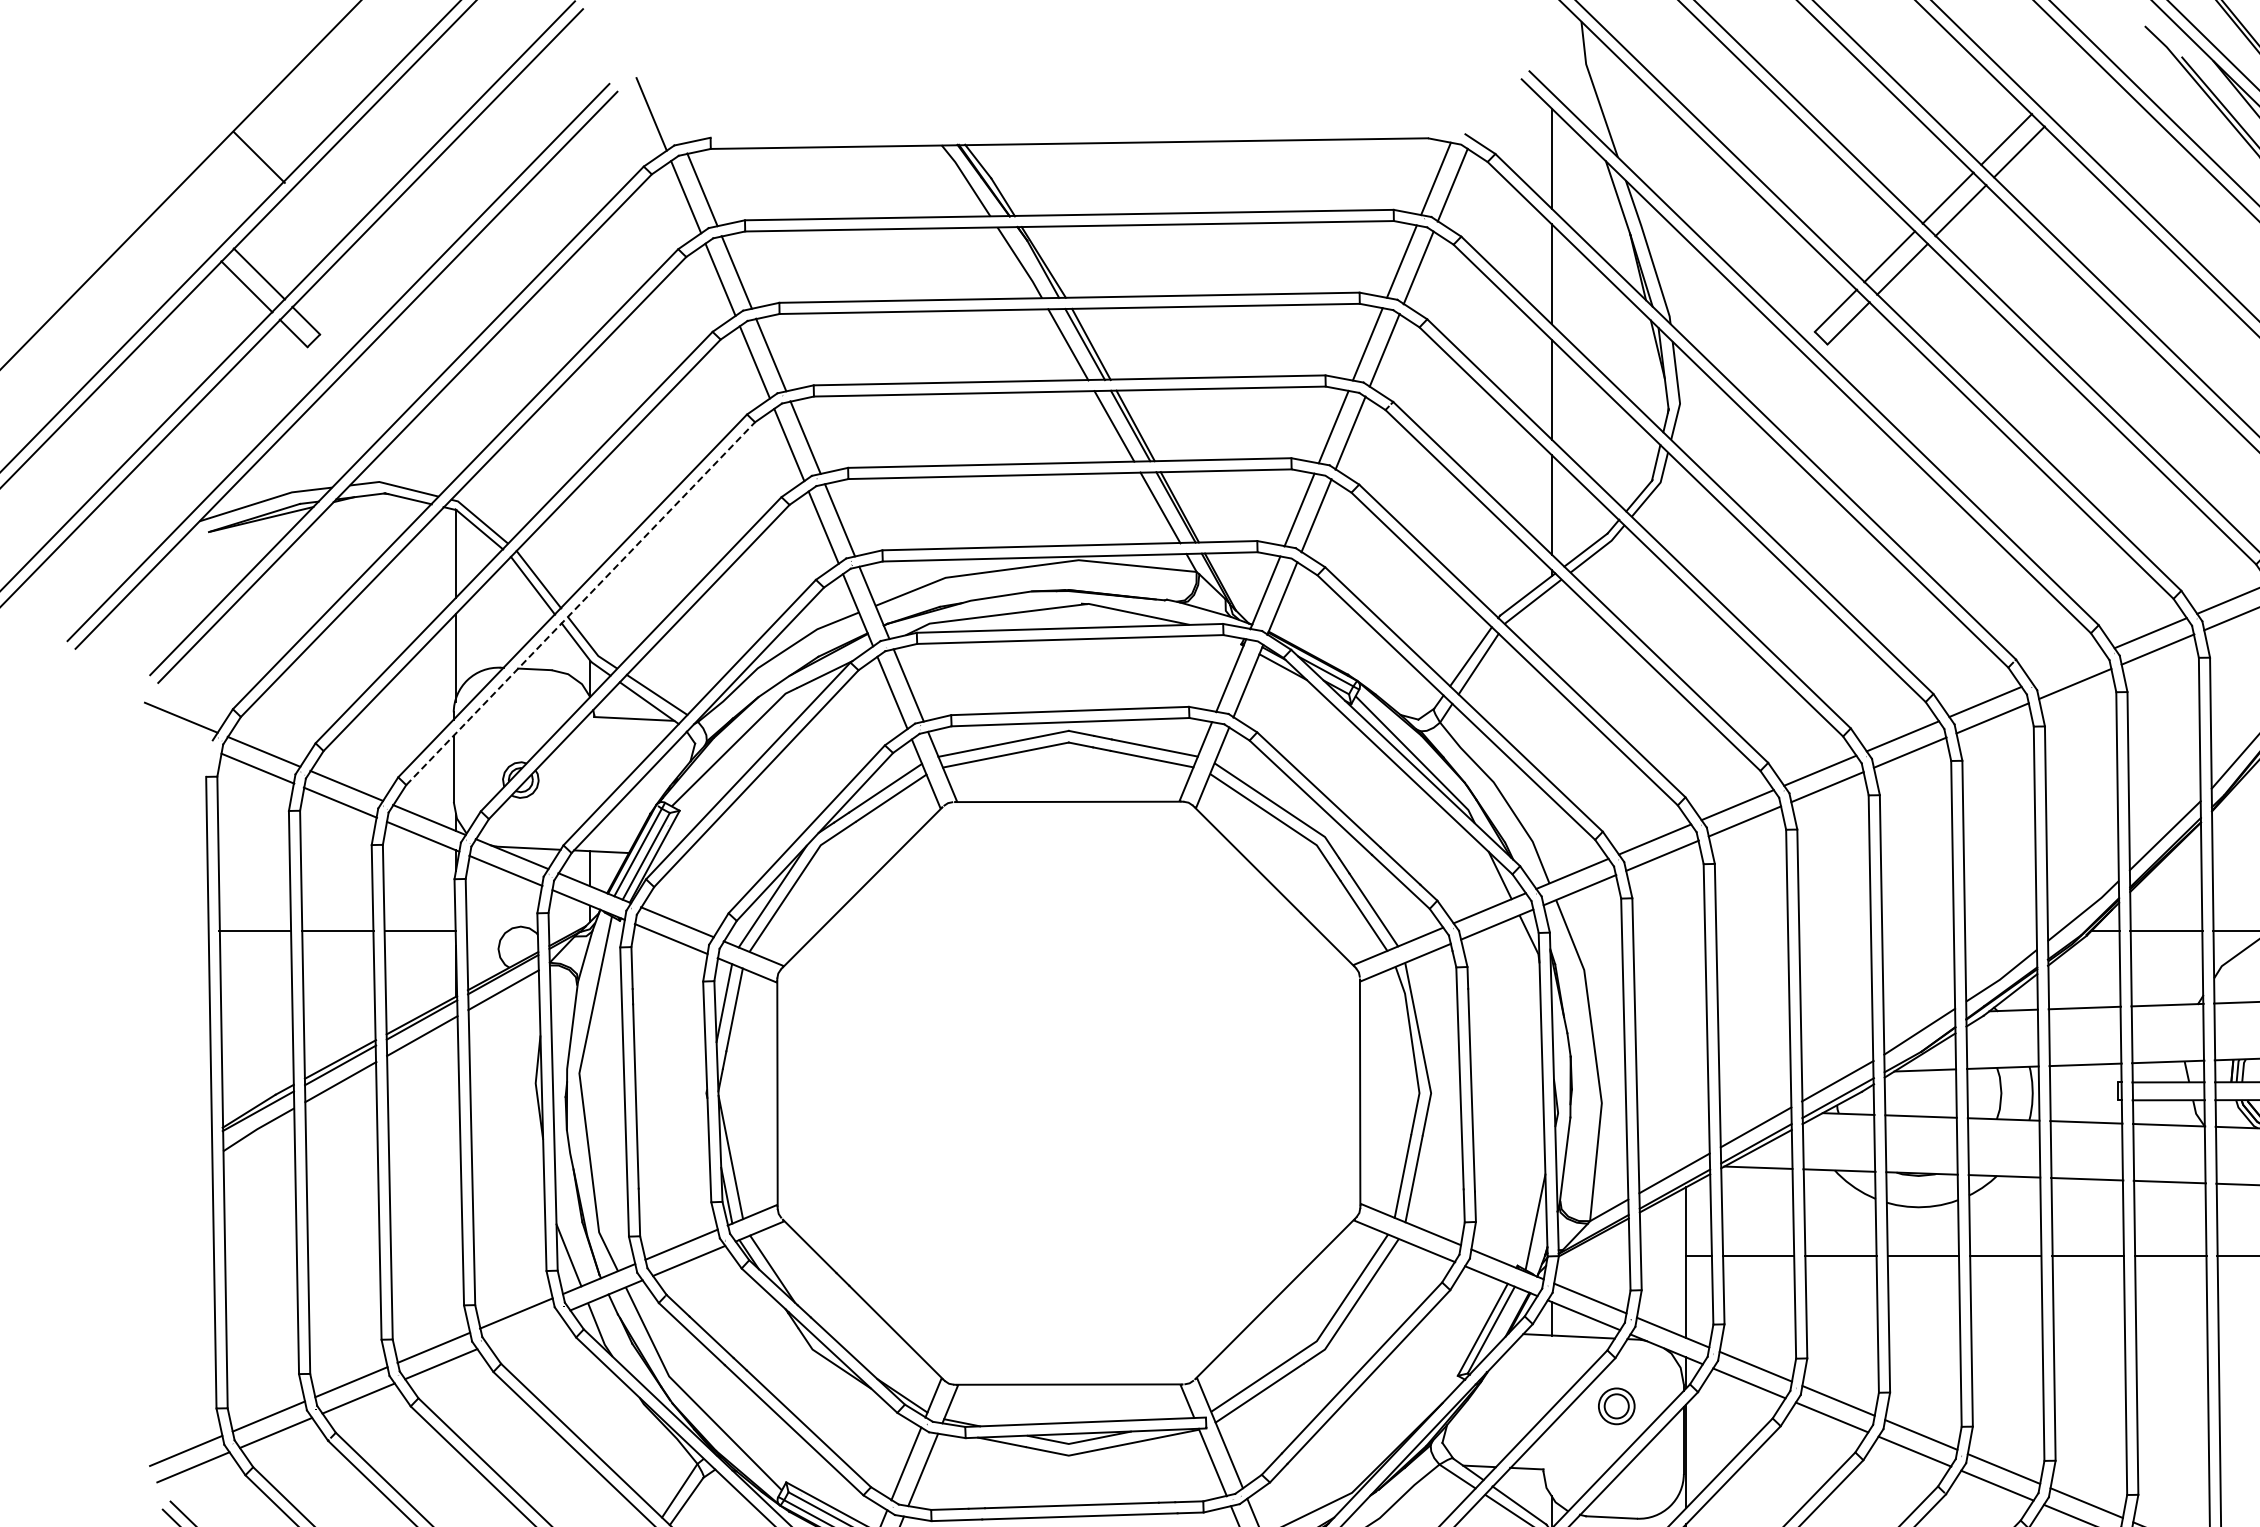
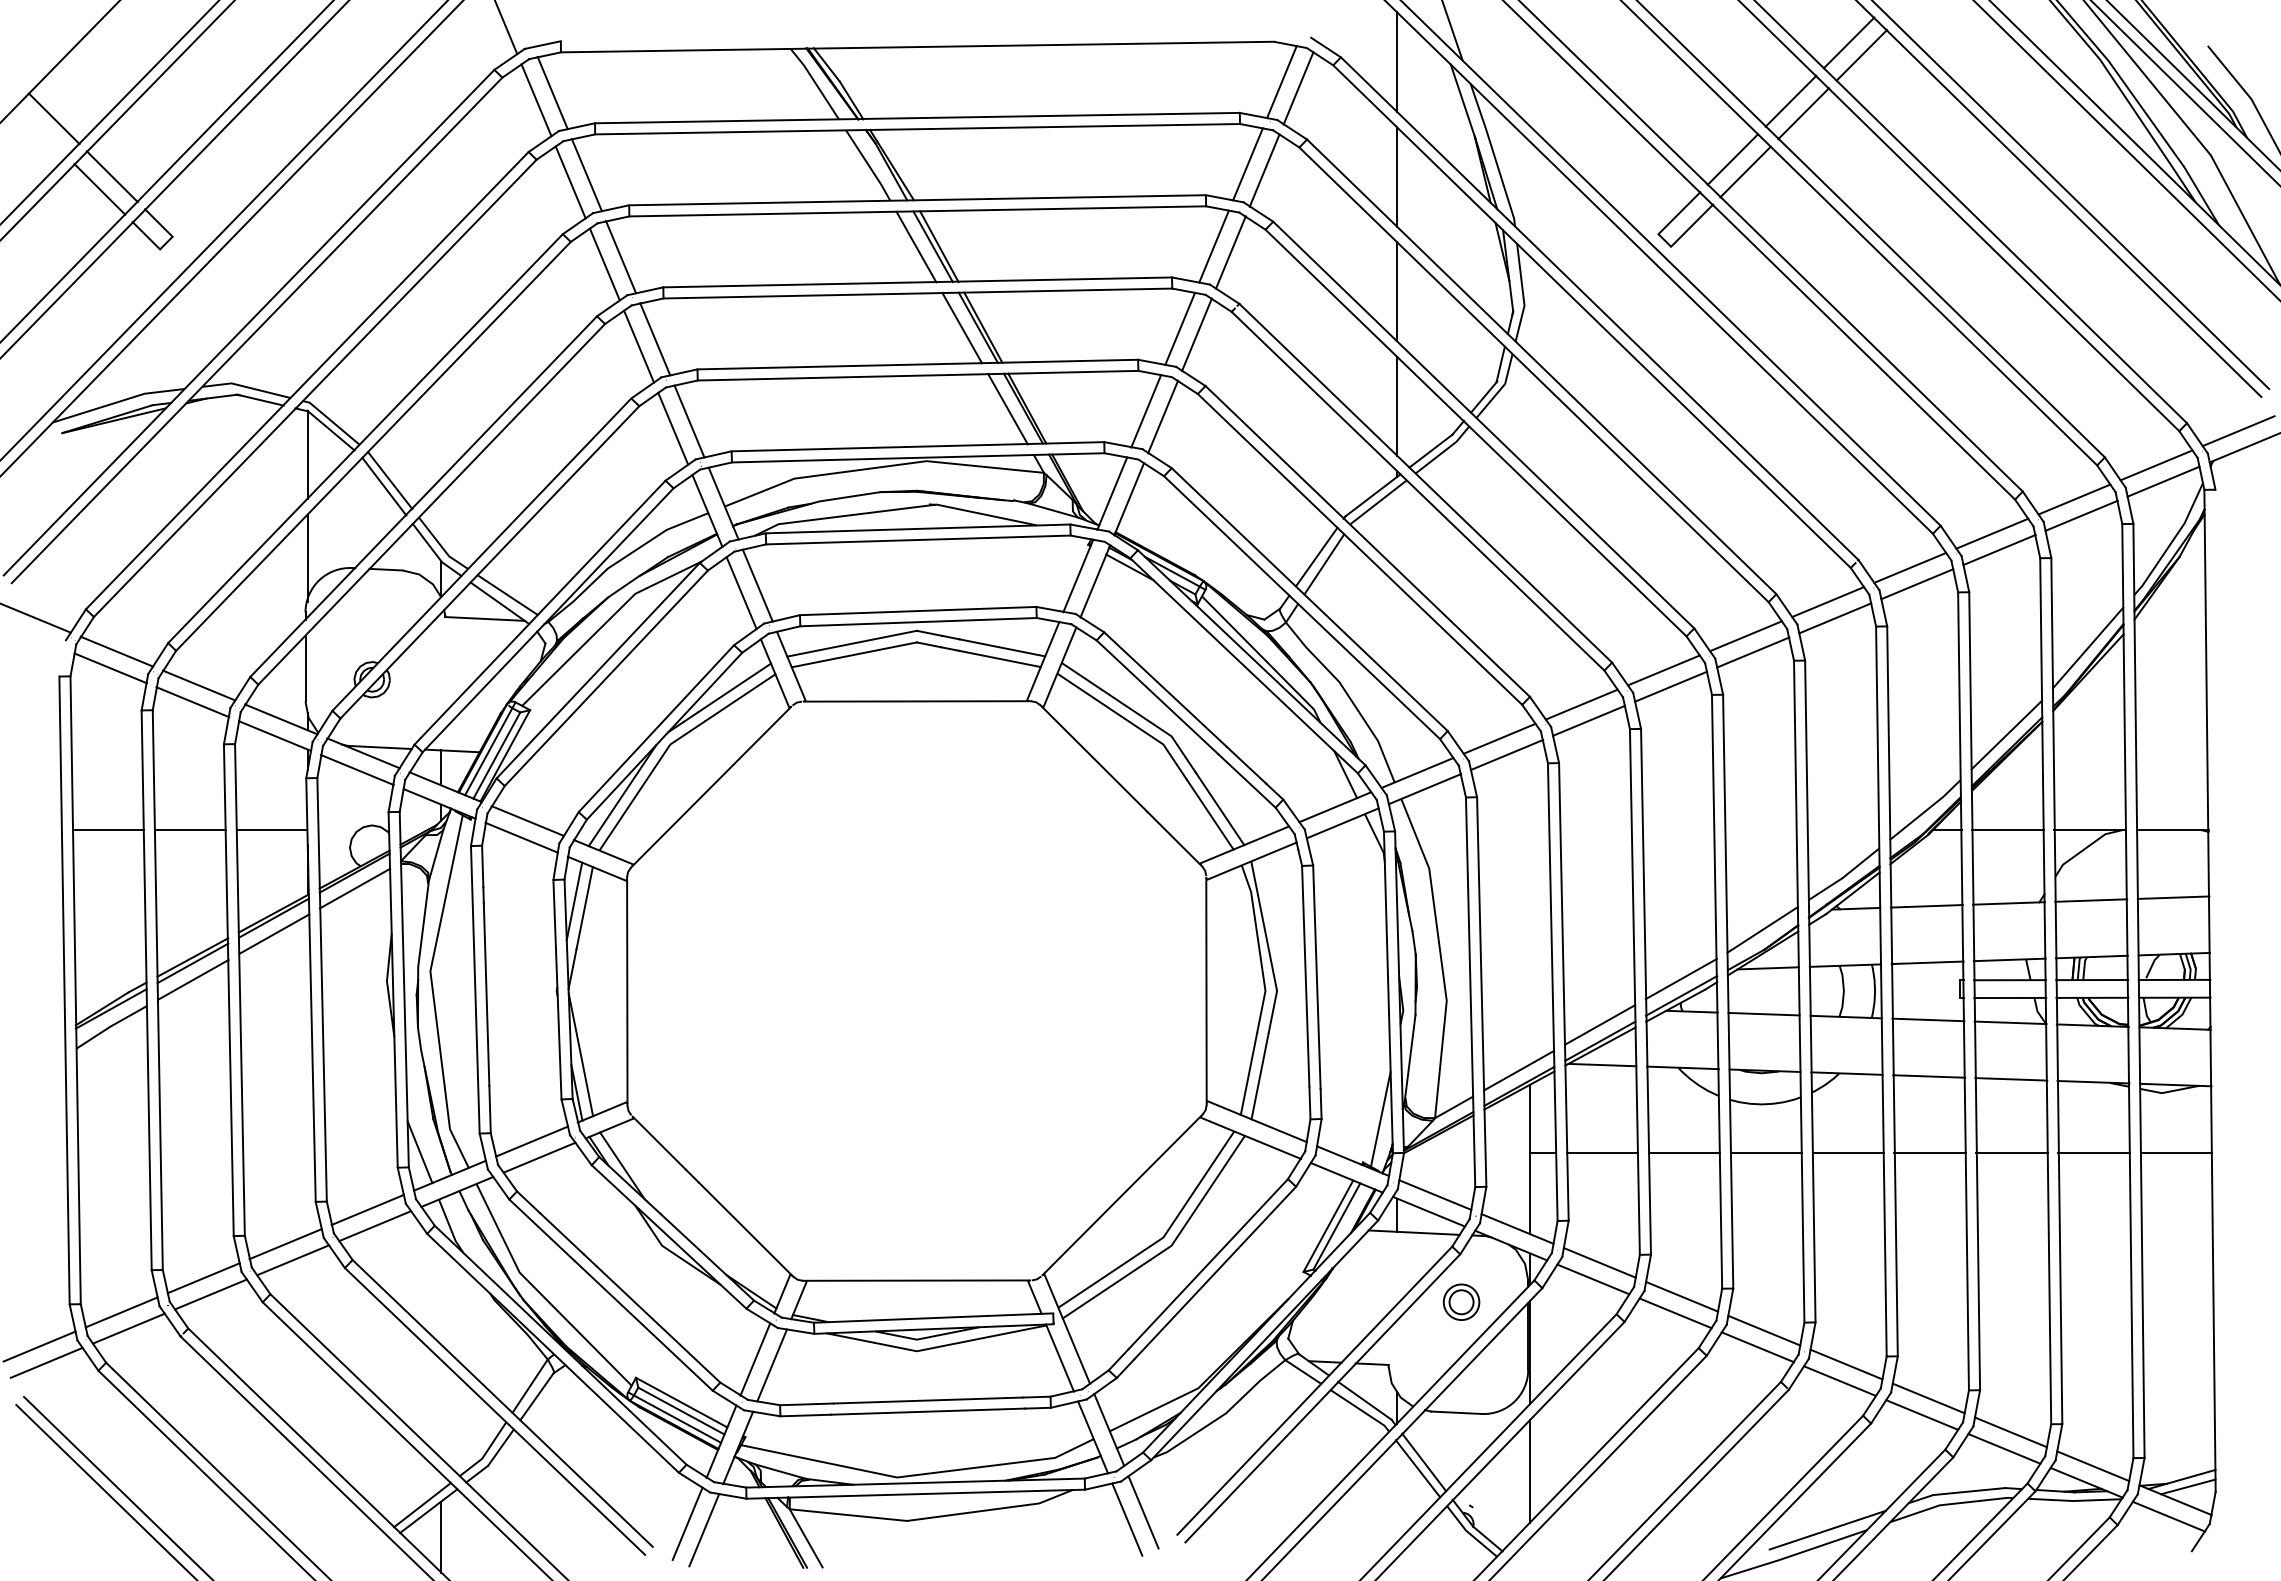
line: (258, 157) -> (53, 118), moved
line: (581, 602) -> (432, 503), dashed -> solid
line: (2068, 667) -> (1910, 567), added
line: (524, 1330) -> (375, 1226), added

